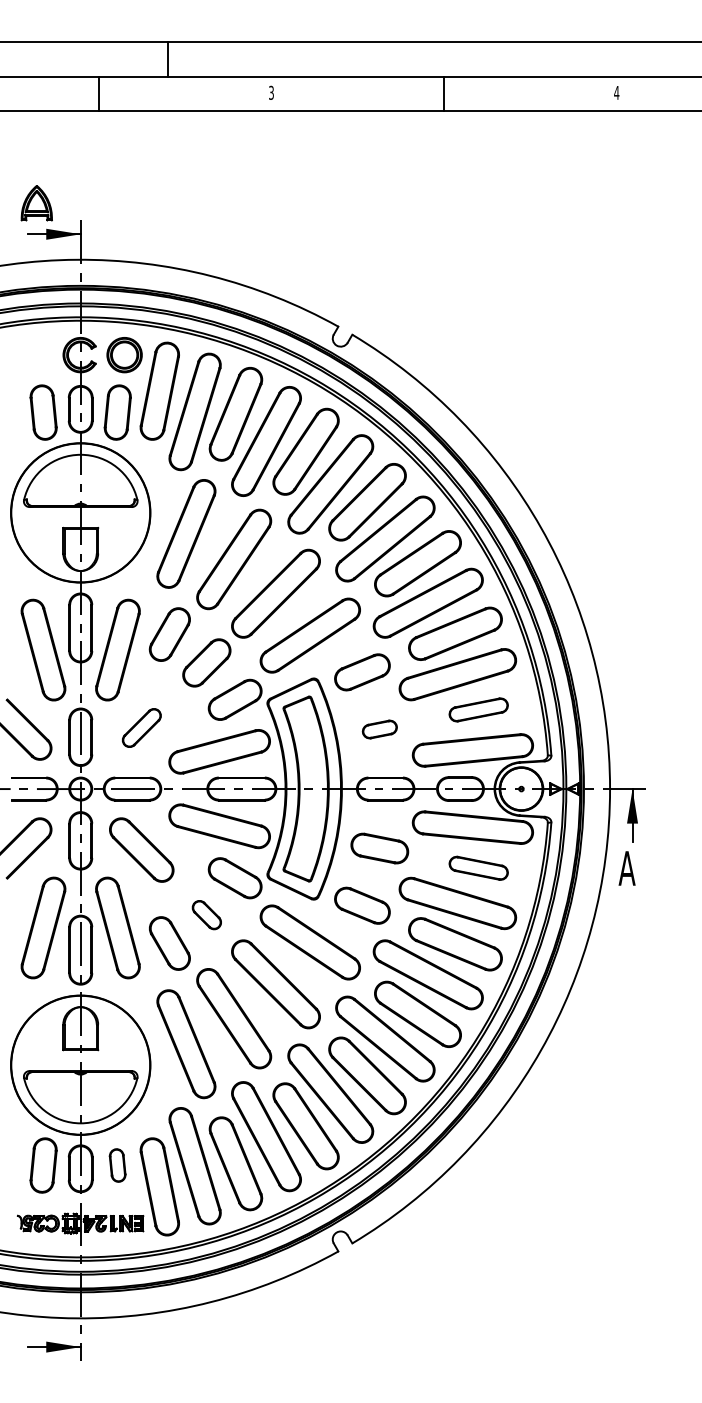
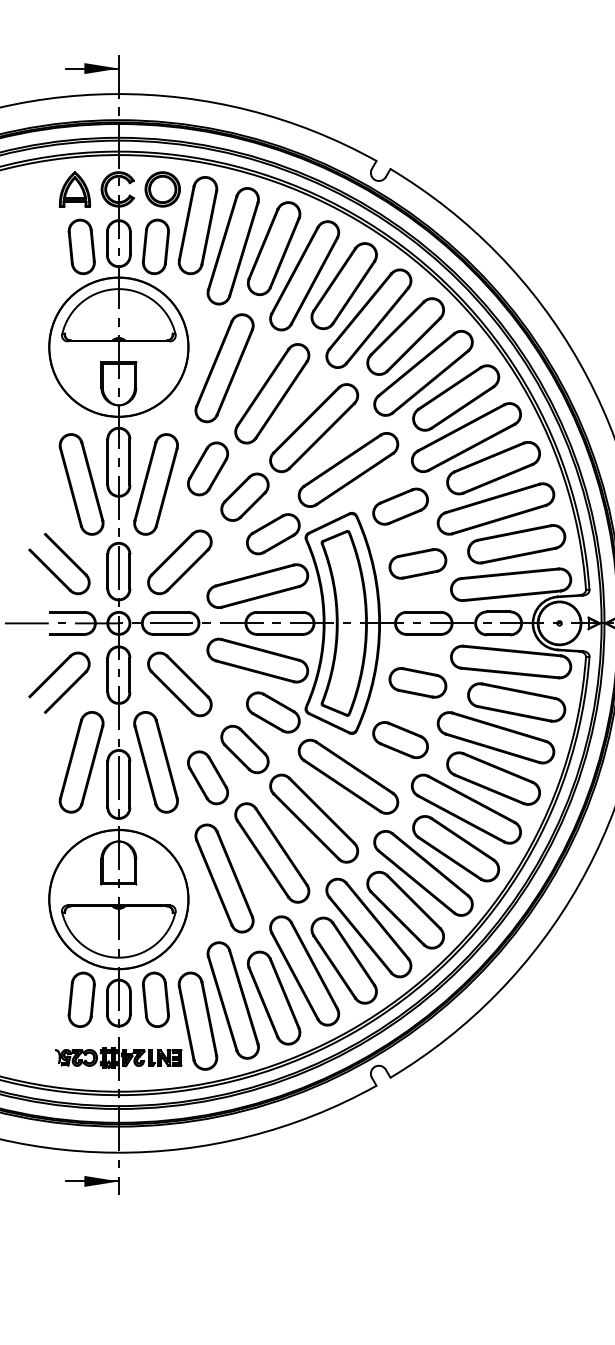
part: (36, 203) -> (74, 189), moved
part: (478, 709) -> (516, 543), size x1.67
part: (141, 727) -> (179, 561), size x1.67
part: (379, 729) -> (417, 563), size x1.67
part: (478, 868) -> (516, 702), size x1.67
part: (206, 914) -> (244, 748), size x1.67
part: (117, 1165) -> (155, 999), size x1.67

